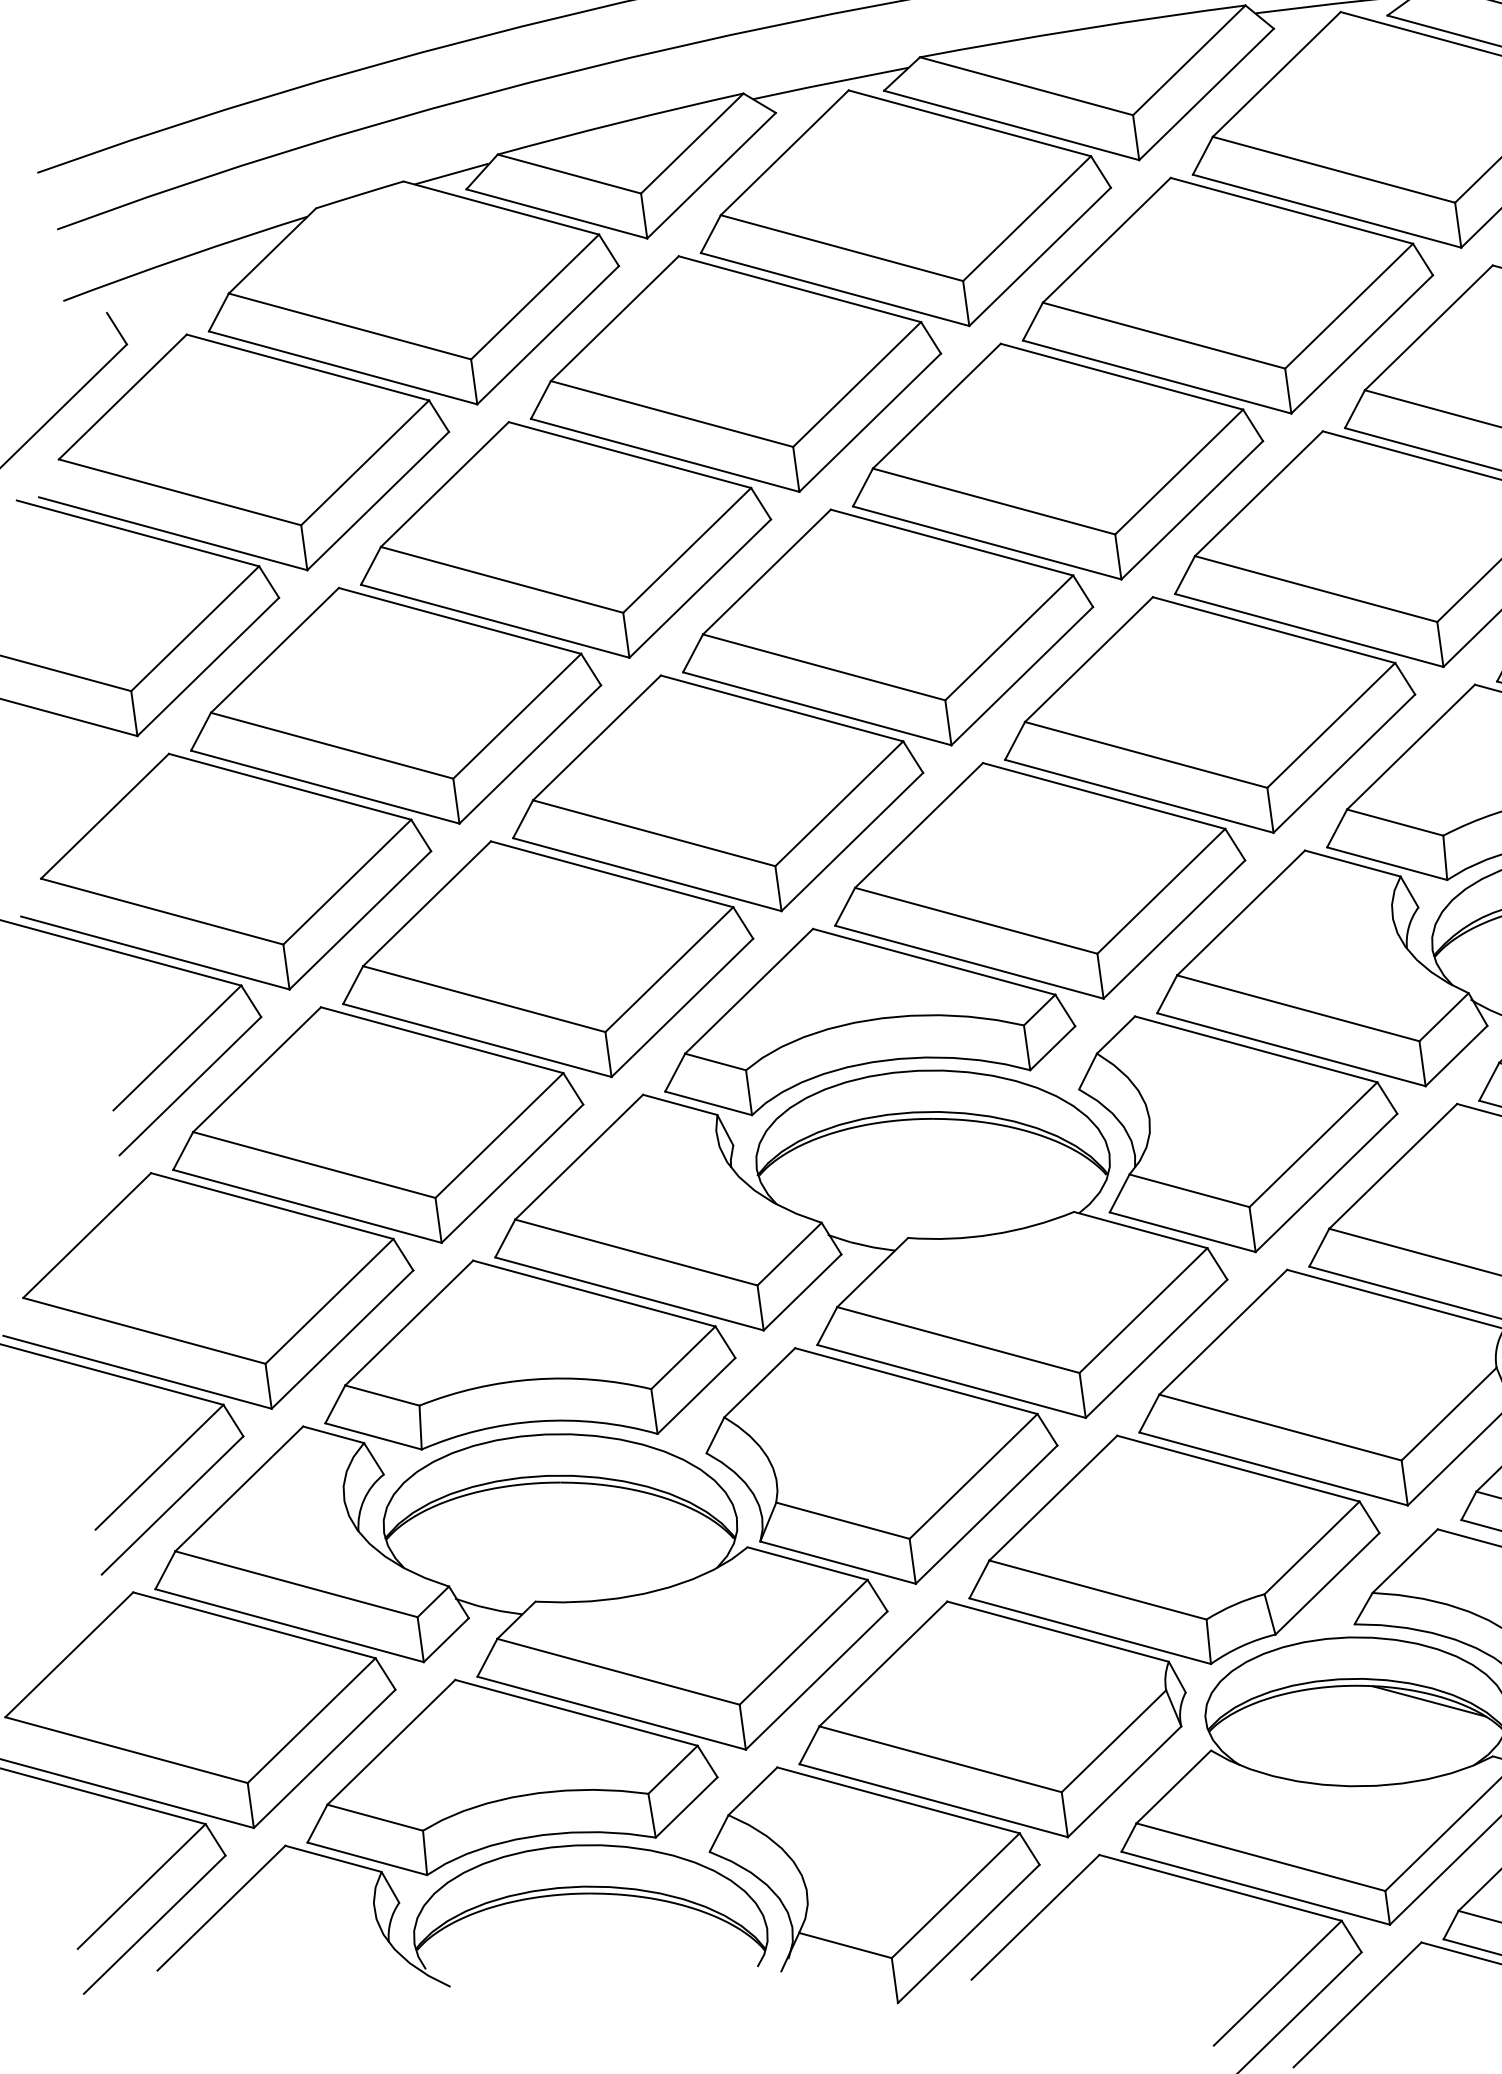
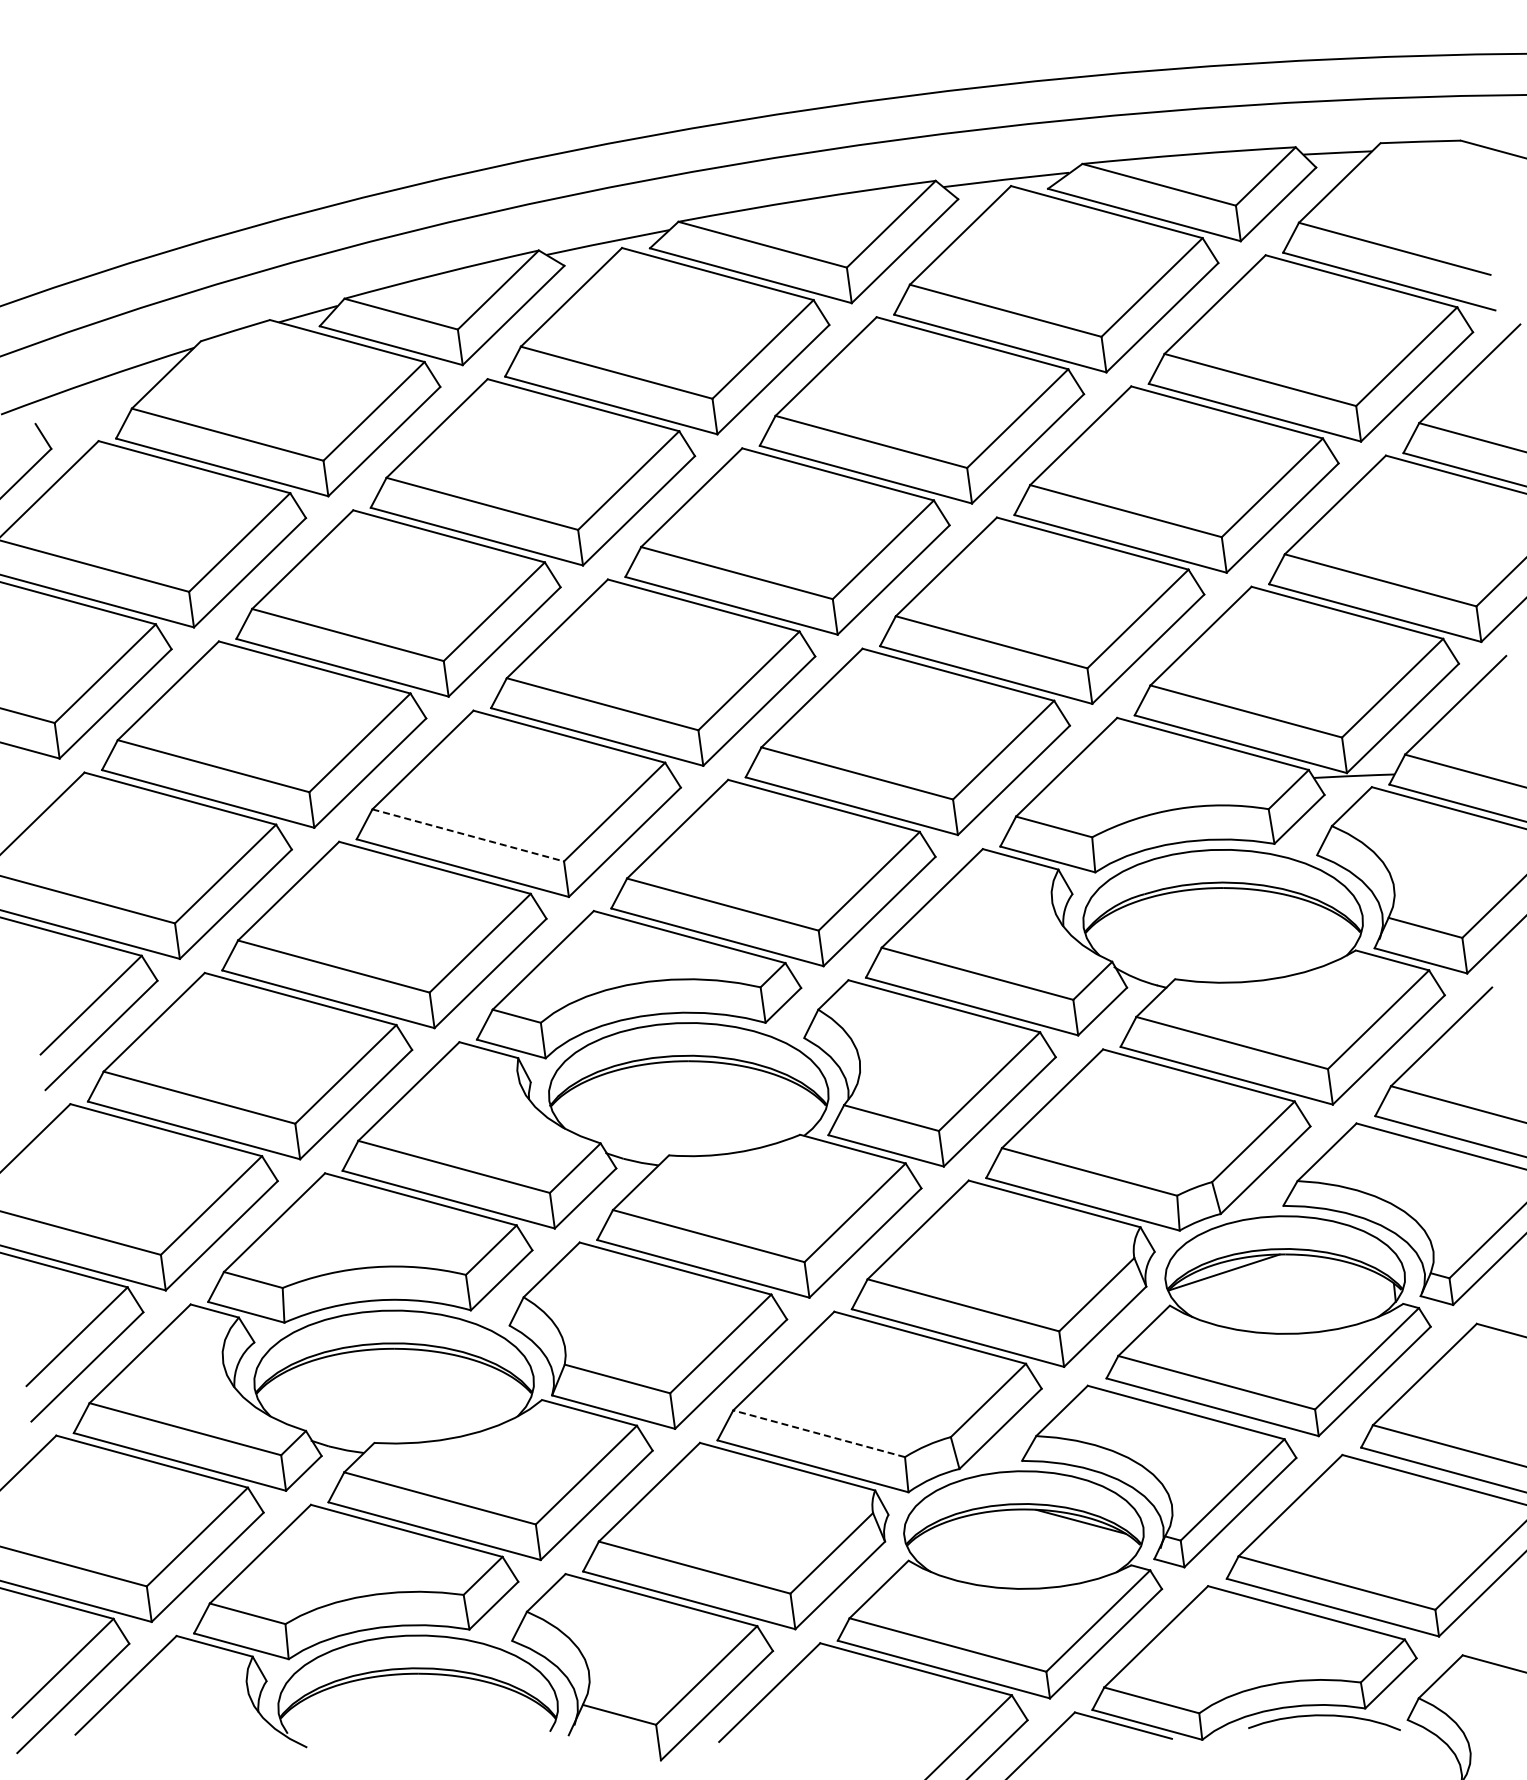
line: (654, 833) -> (468, 835), solid -> dashed
line: (1097, 1589) -> (818, 1433), solid -> dashed

